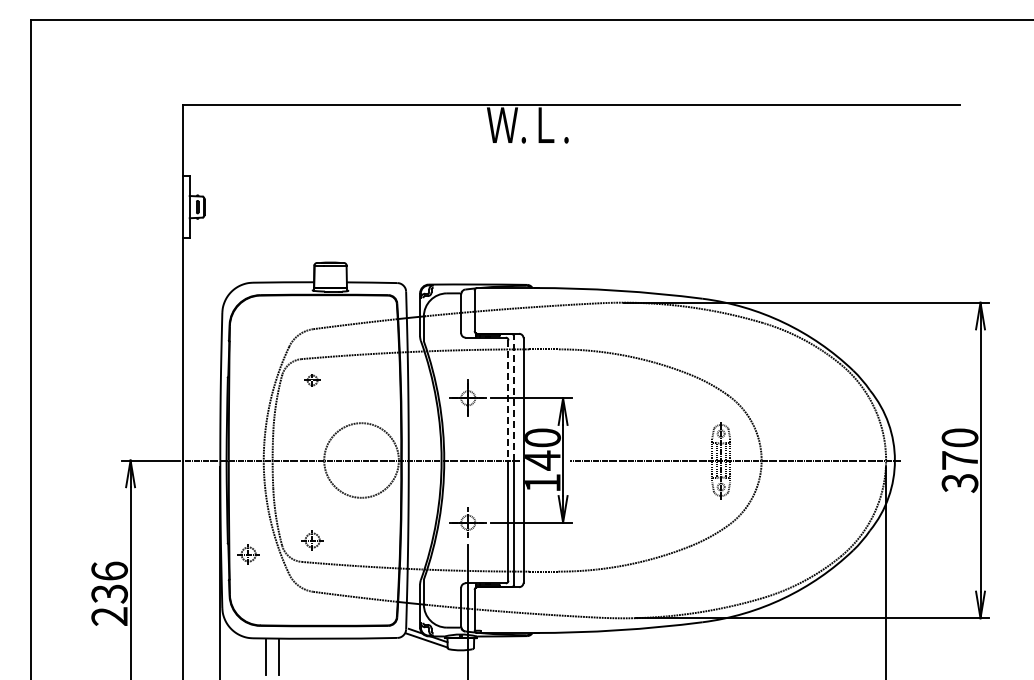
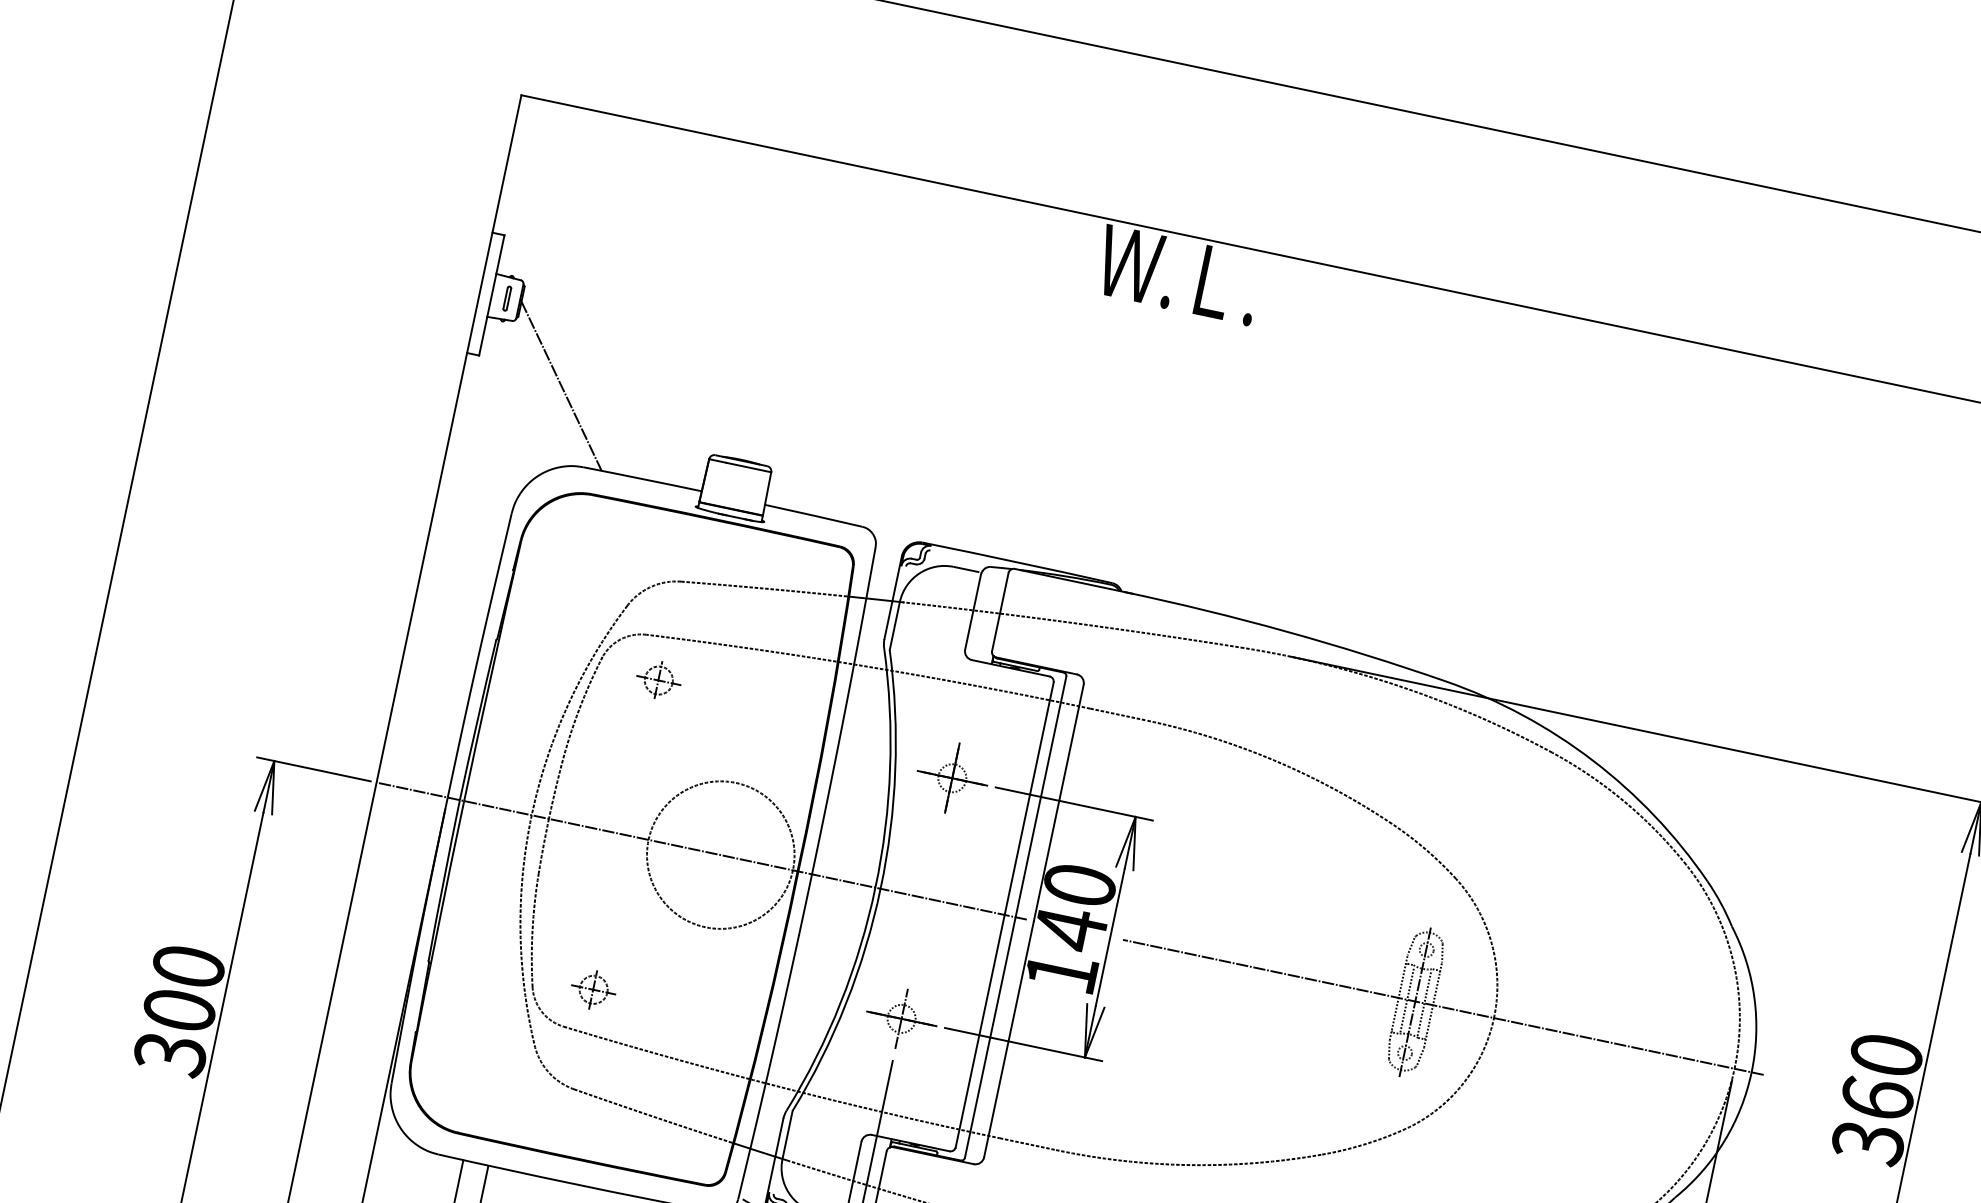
line: (233, 244) -> (561, 385), added
part: (312, 380) -> (658, 680), size x1.43
line: (514, 397) -> (1042, 795), dashed -> solid
line: (508, 400) -> (1029, 798), dashed -> solid
text: (959, 460) -> (1876, 1098), 370 -> 360
part: (248, 554) -> (463, 990), removed
text: (109, 593) -> (179, 1009), 236 -> 300

